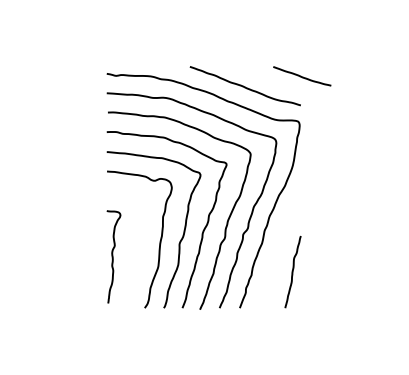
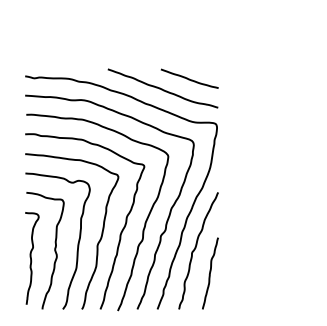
curve: (302, 76) -> (189, 78), moved
curve: (278, 247) -> (195, 249), added
curve: (136, 249) -> (54, 251), added

